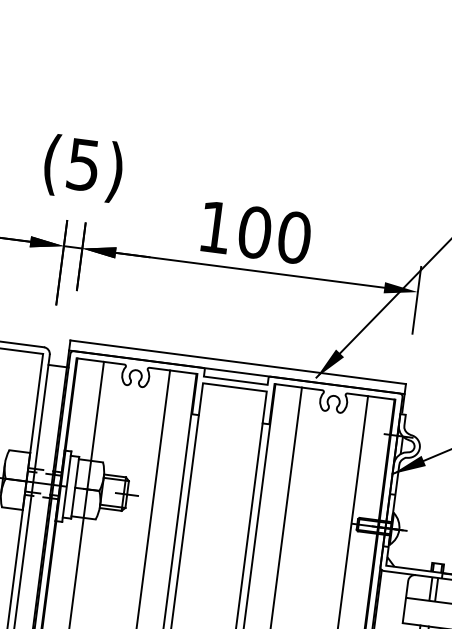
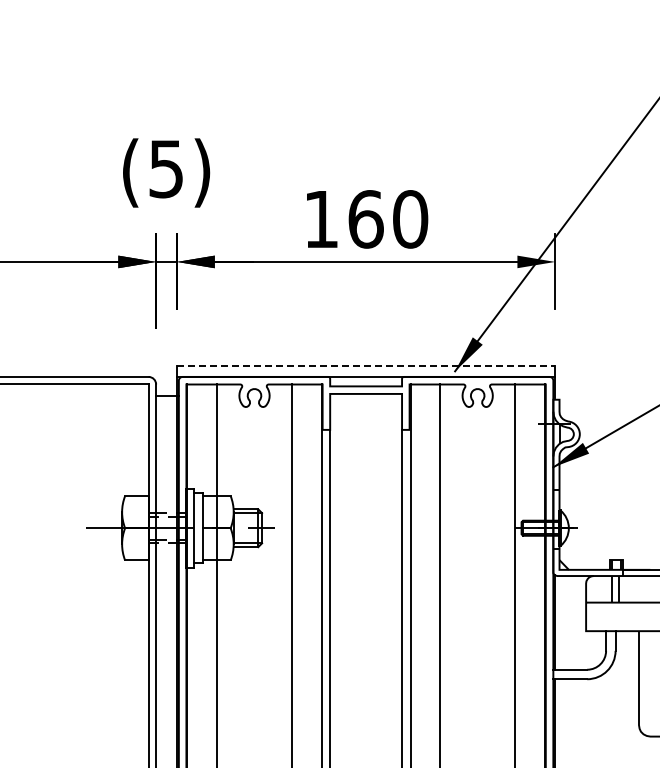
text: (254, 232) -> (365, 219), 100 -> 160
line: (238, 362) -> (366, 365), solid -> dashed

